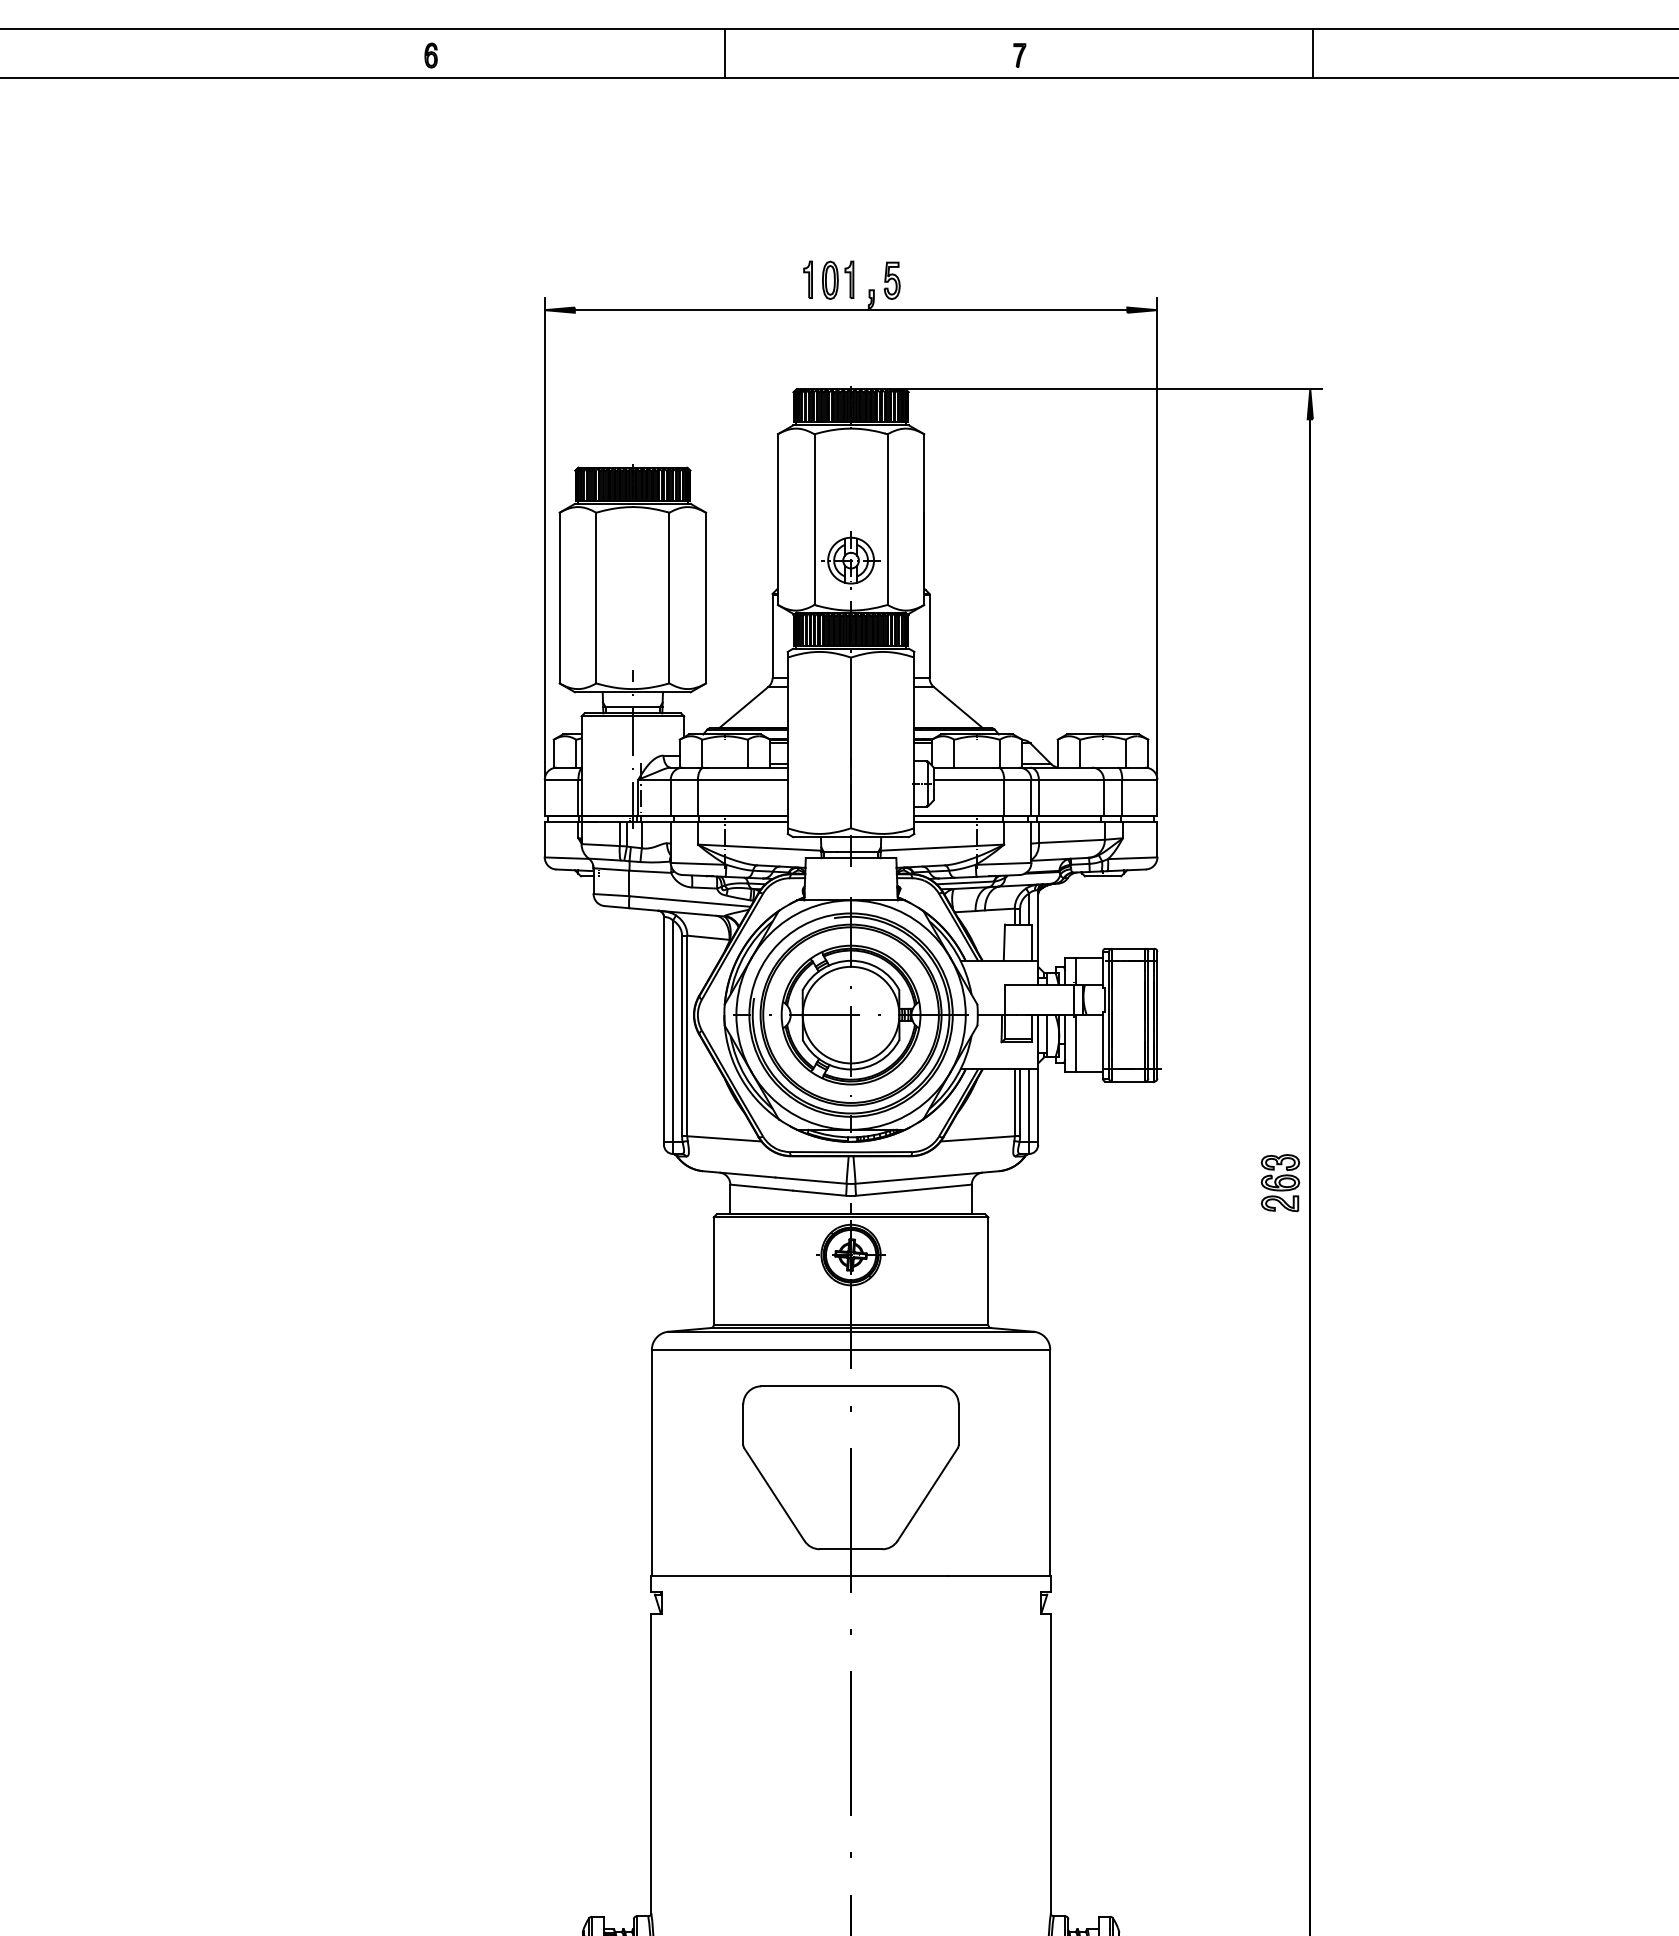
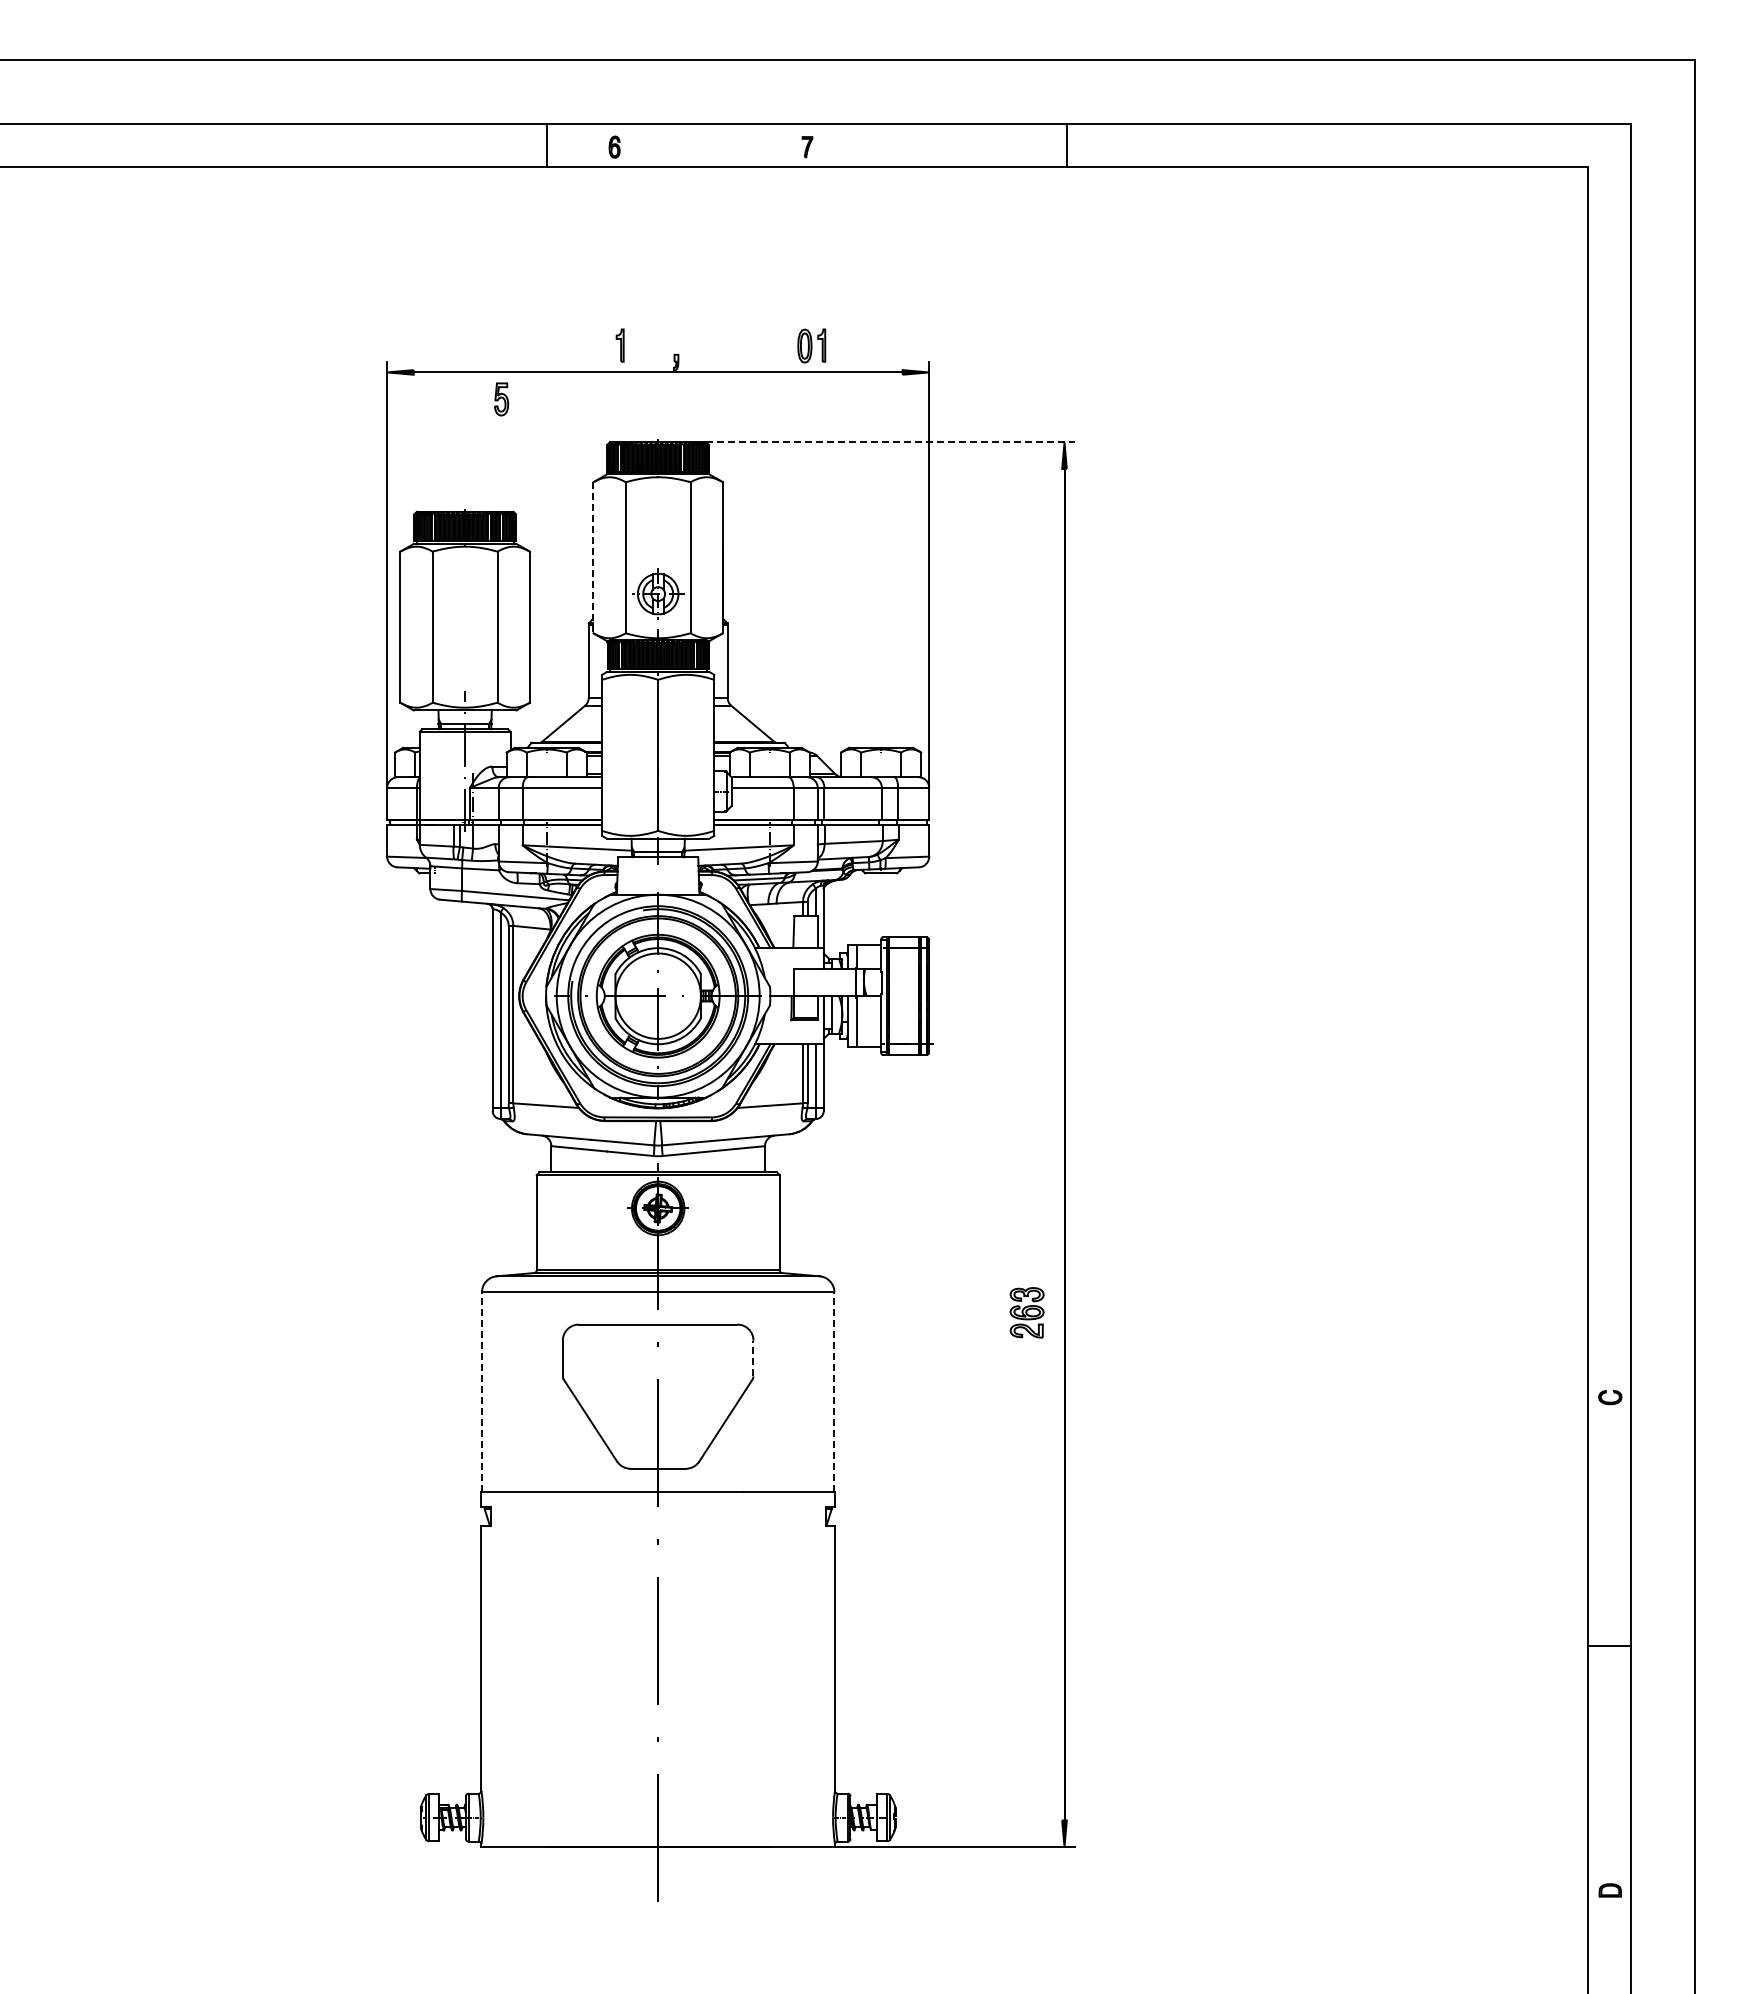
part: (430, 54) -> (614, 146), moved
part: (837, 279) -> (811, 345), moved
part: (892, 280) -> (501, 399), moved
line: (1114, 389) -> (891, 442), solid -> dashed
line: (777, 519) -> (593, 557), solid -> dashed
part: (1279, 1182) -> (1026, 1312), moved
line: (958, 1424) -> (753, 1358), solid -> dashed
line: (651, 1461) -> (481, 1391), solid -> dashed
line: (1050, 1461) -> (834, 1391), solid -> dashed

